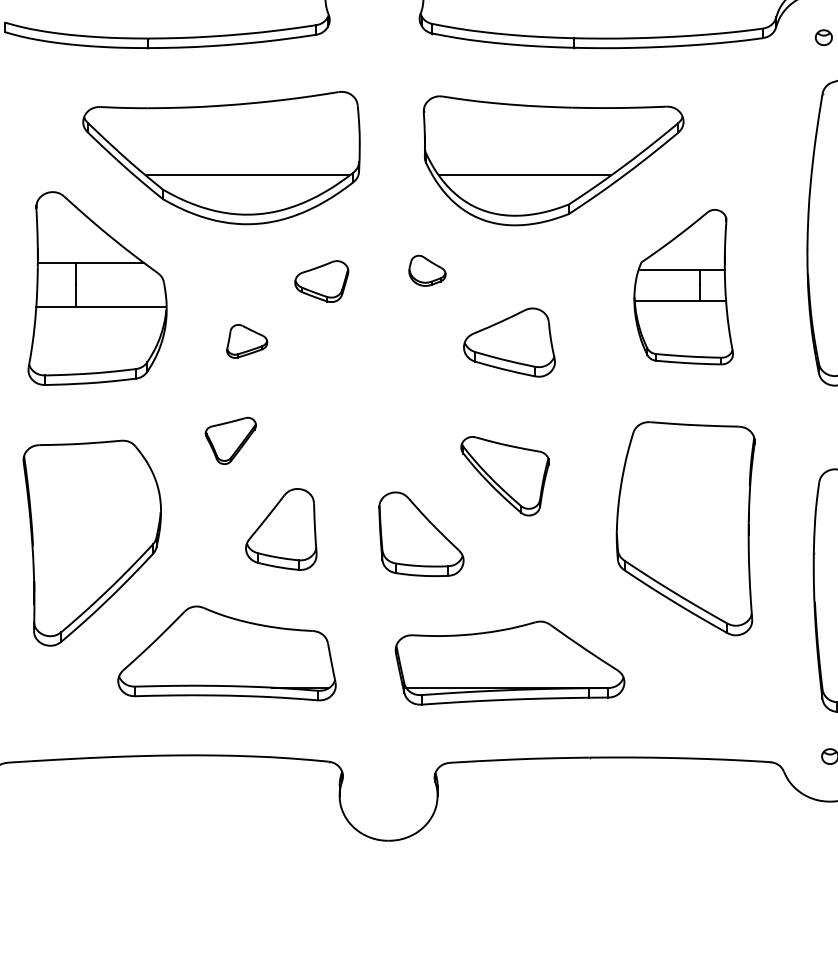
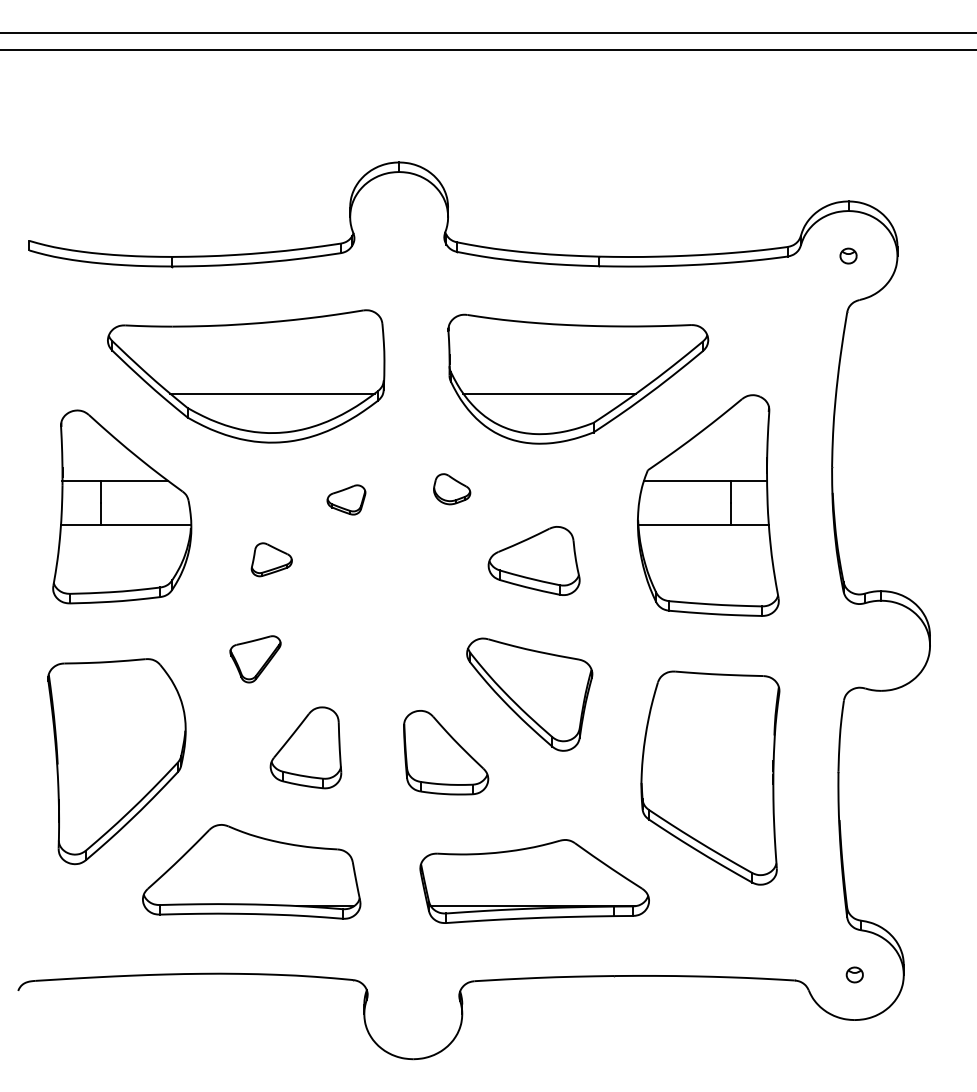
part: (321, 281) -> (346, 499), size x0.71
part: (683, 287) -> (708, 505), size x1.43
part: (504, 476) -> (529, 694), size x1.43
part: (685, 528) -> (710, 777), moved

